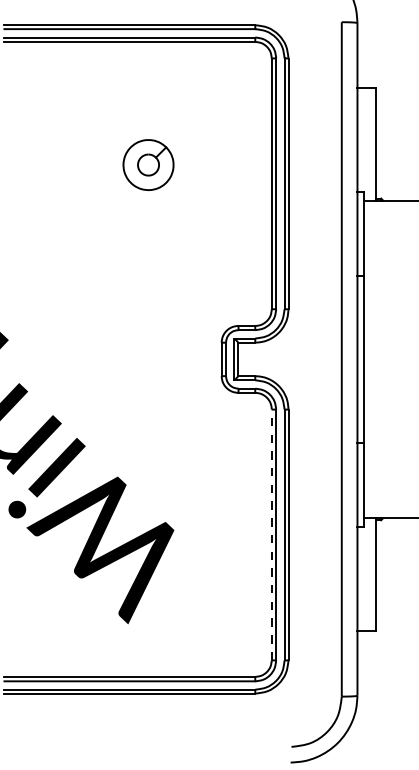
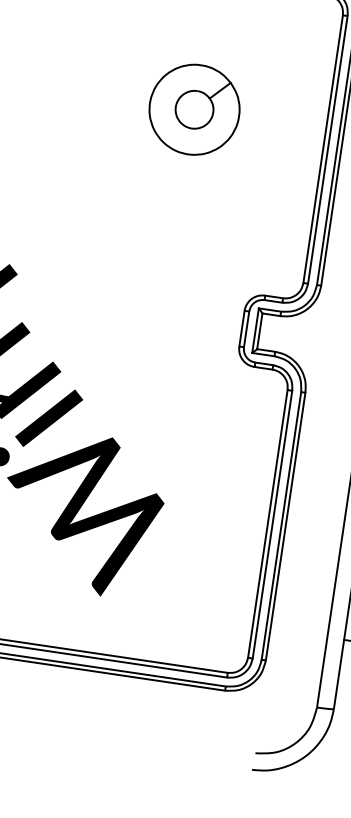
part: (148, 164) -> (194, 109), size x1.67
line: (271, 534) -> (267, 523), dashed -> solid

